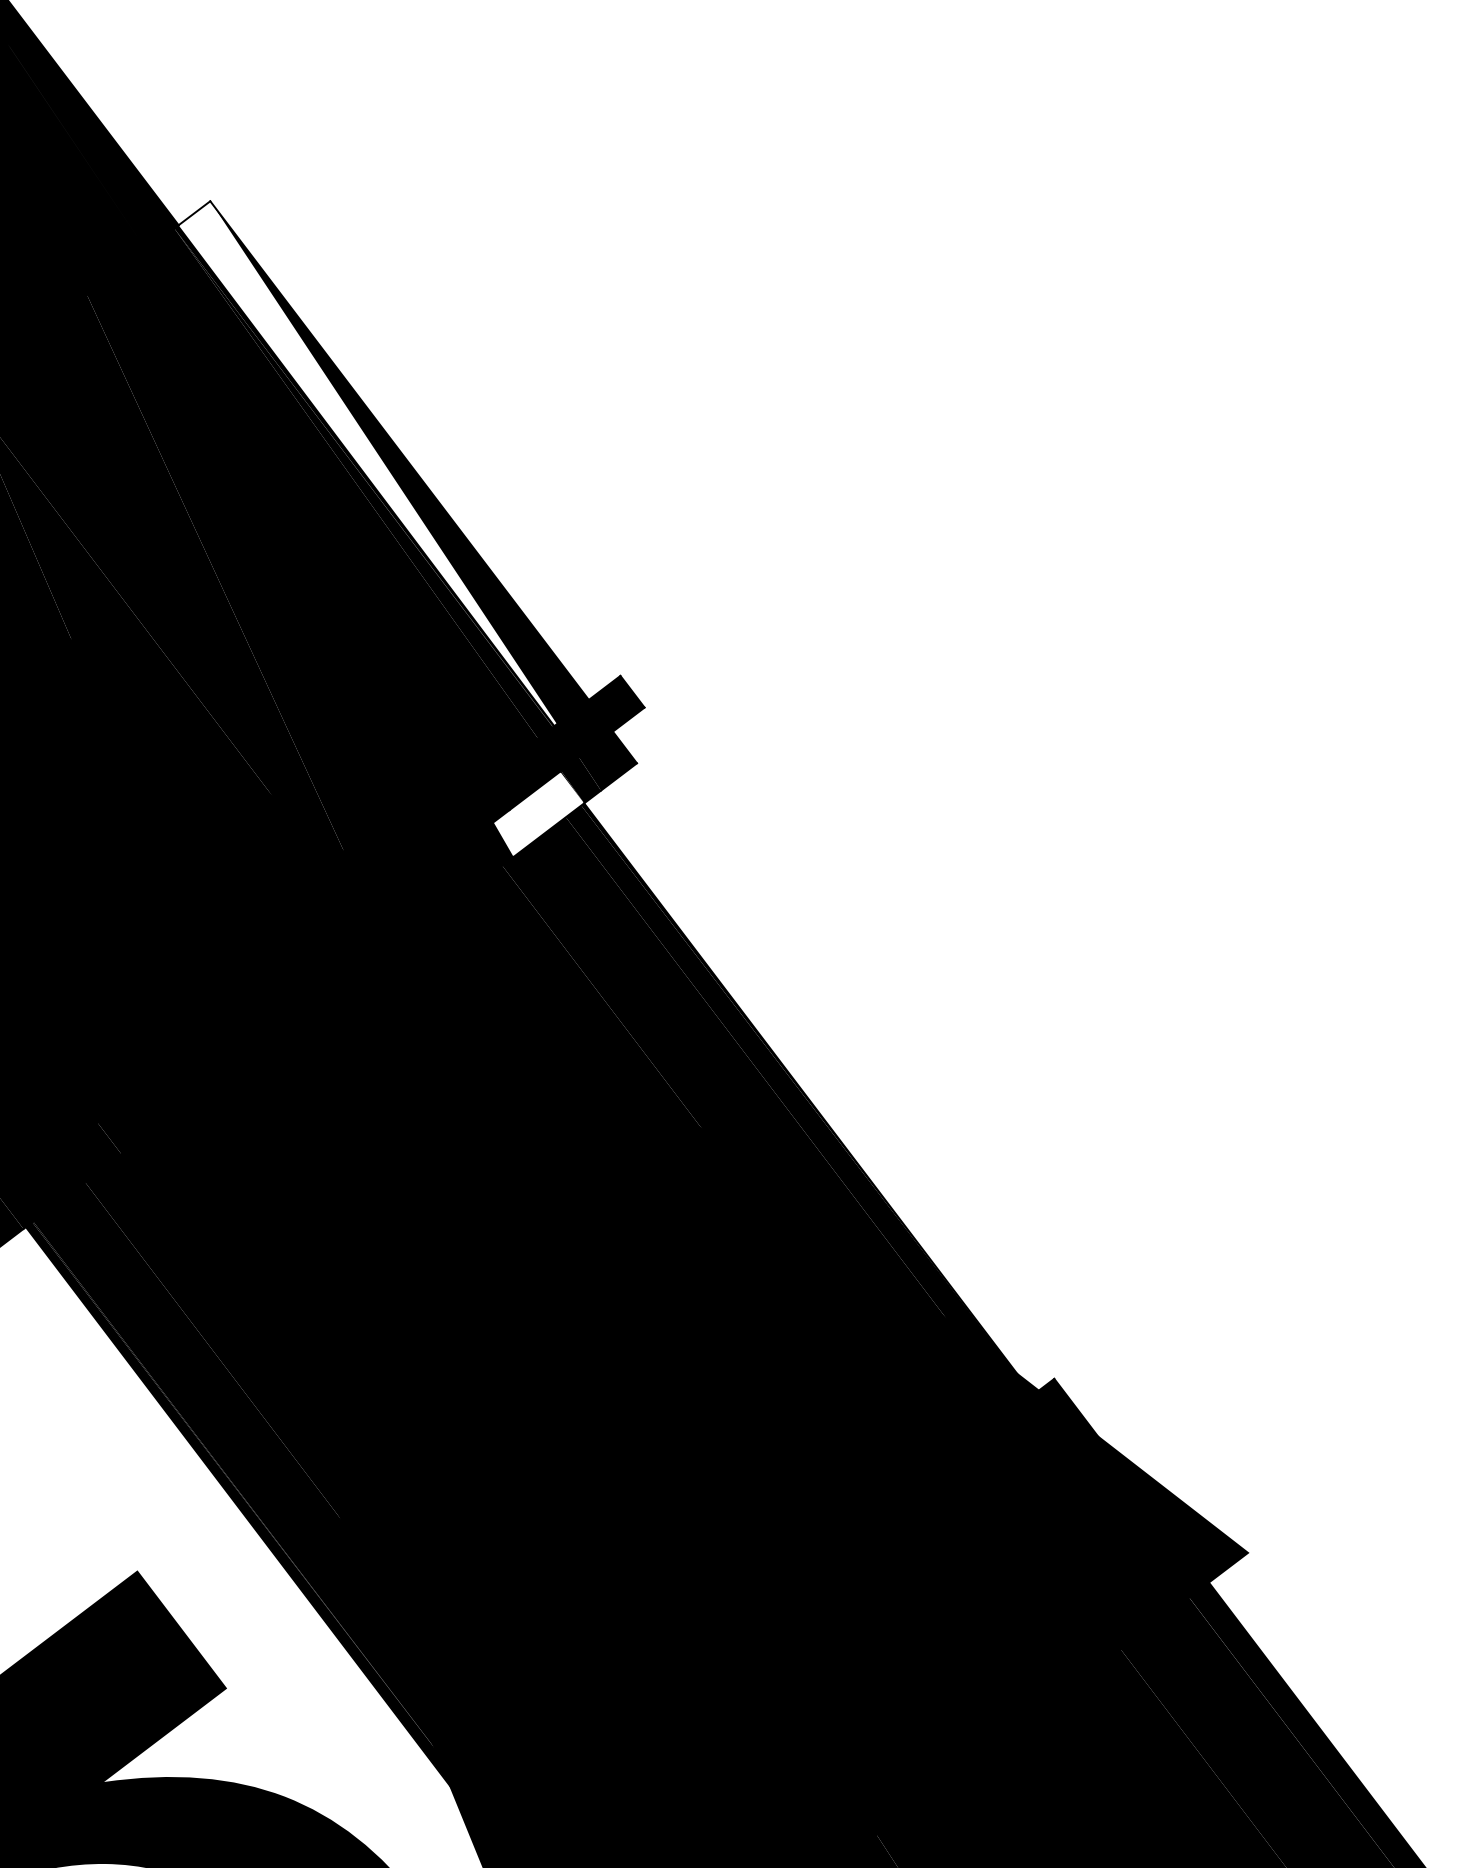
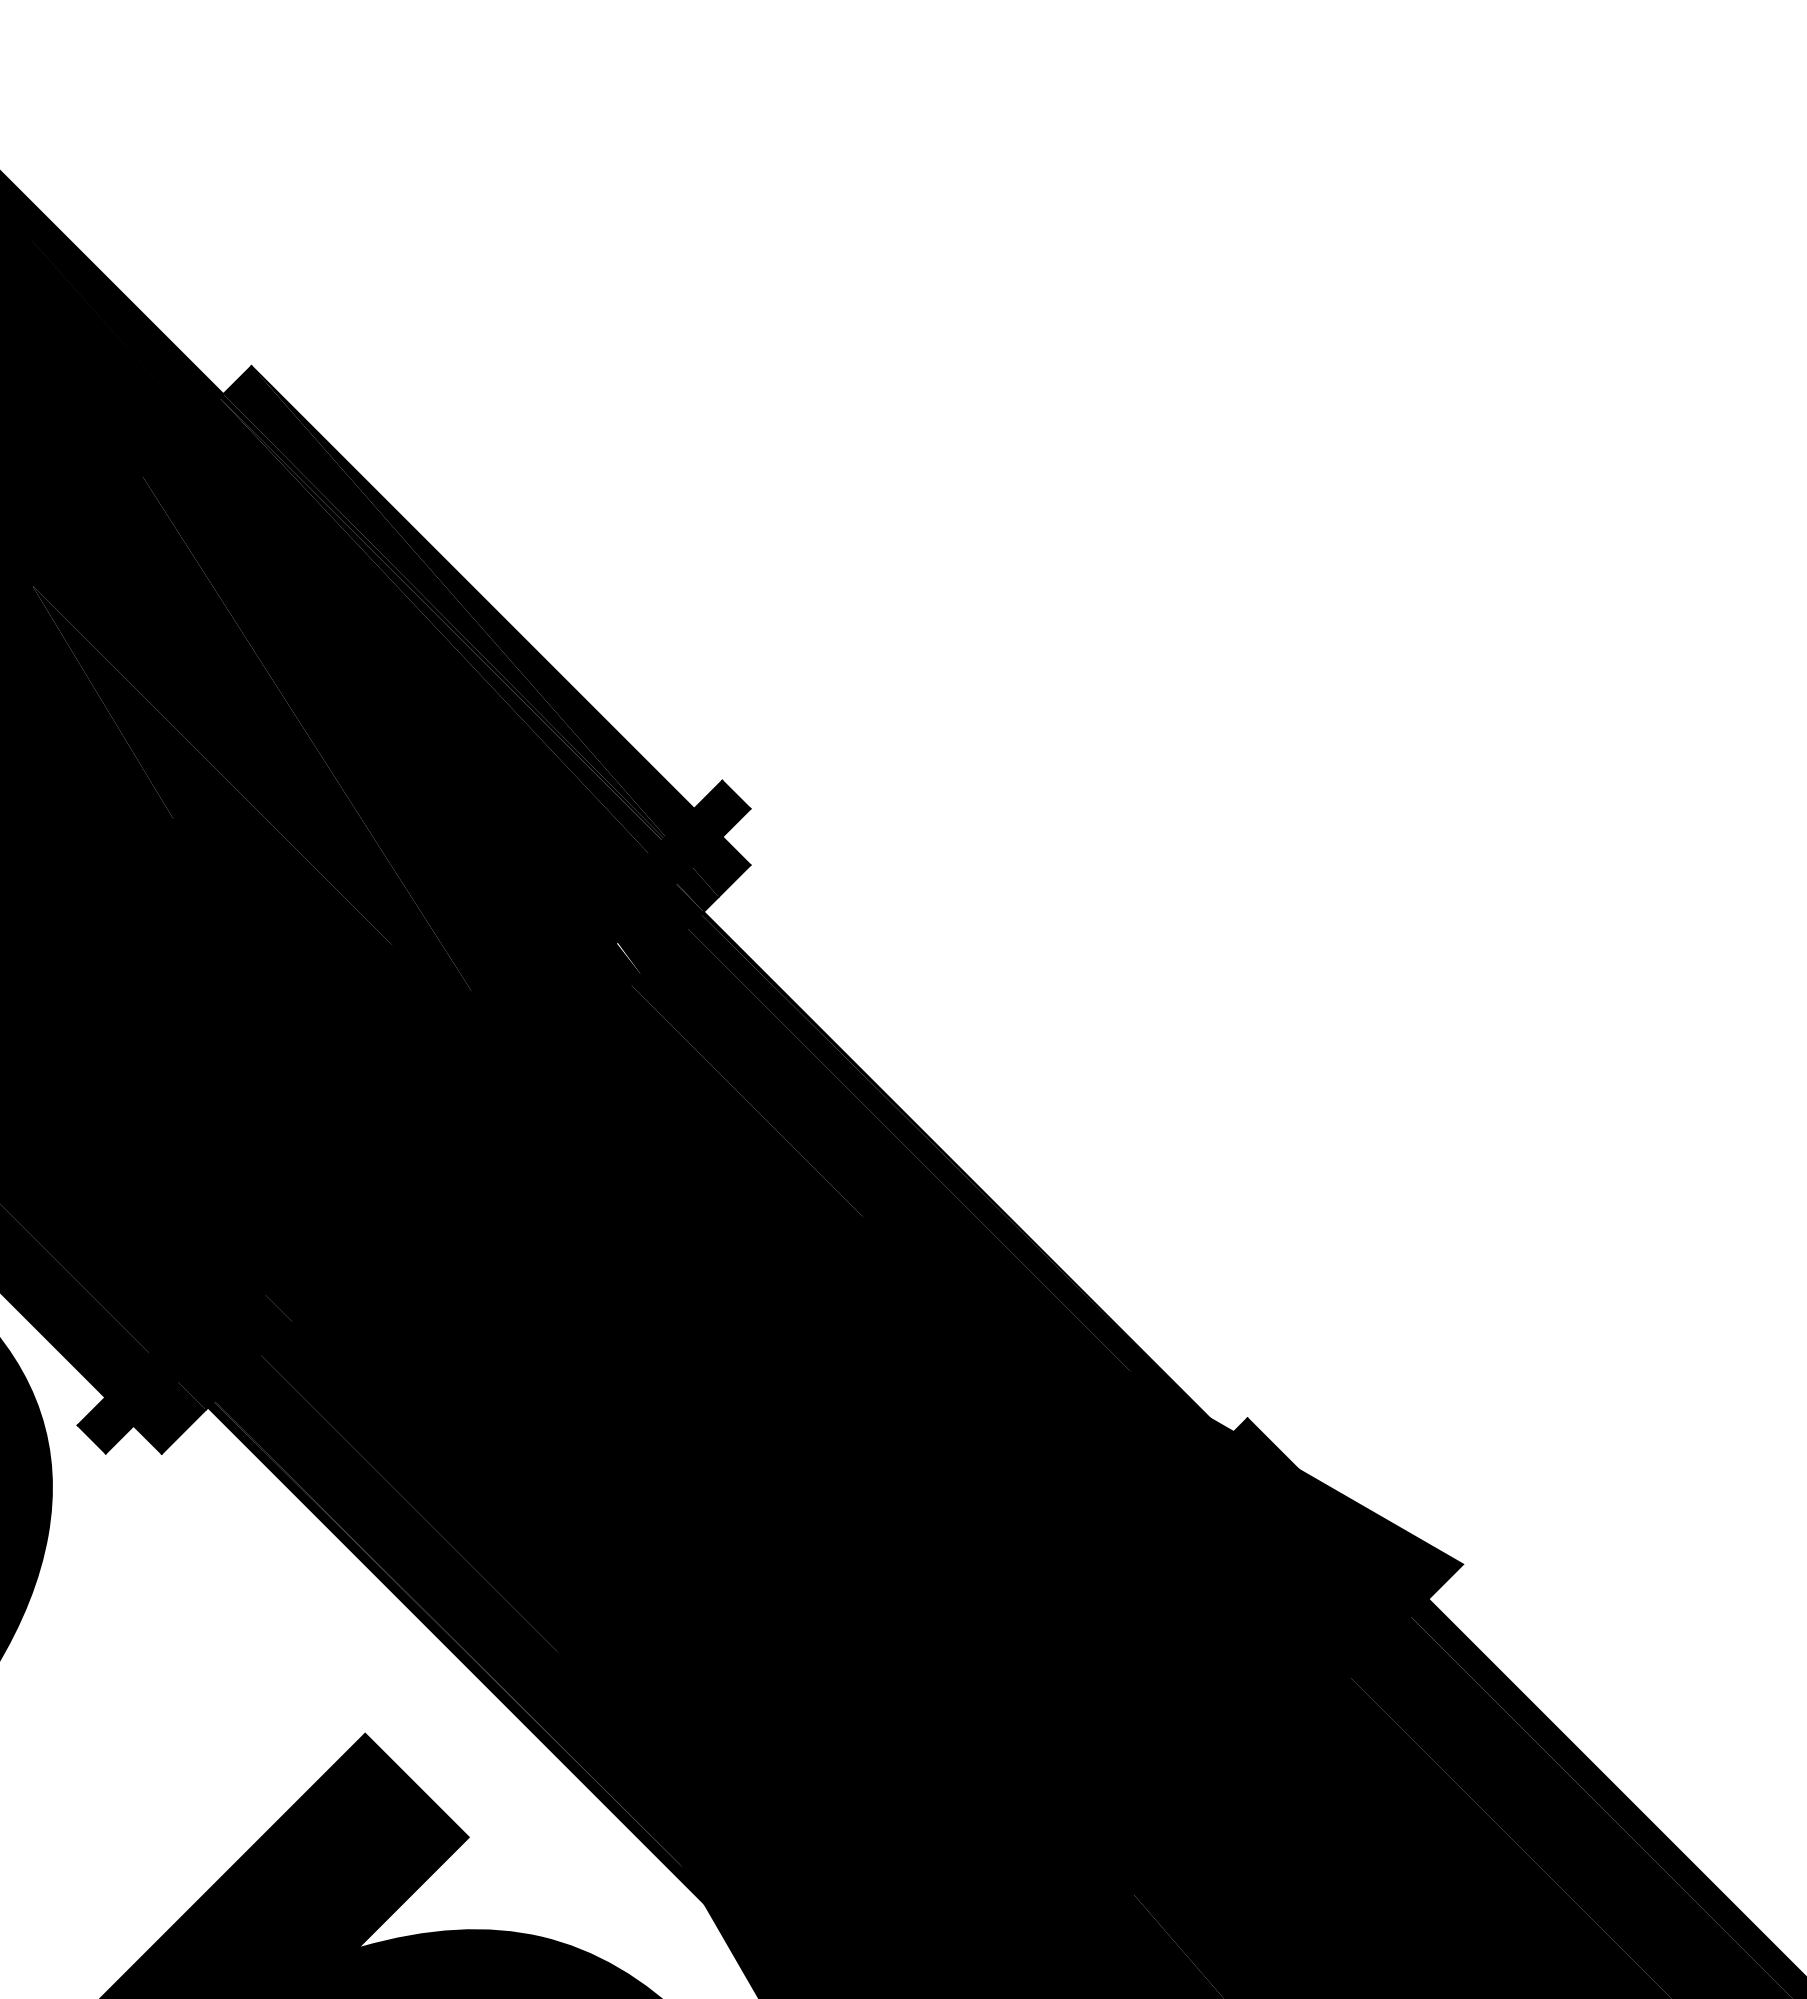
fill: (369, 461) -> (444, 602), added
fill: (539, 813) -> (660, 928), added

